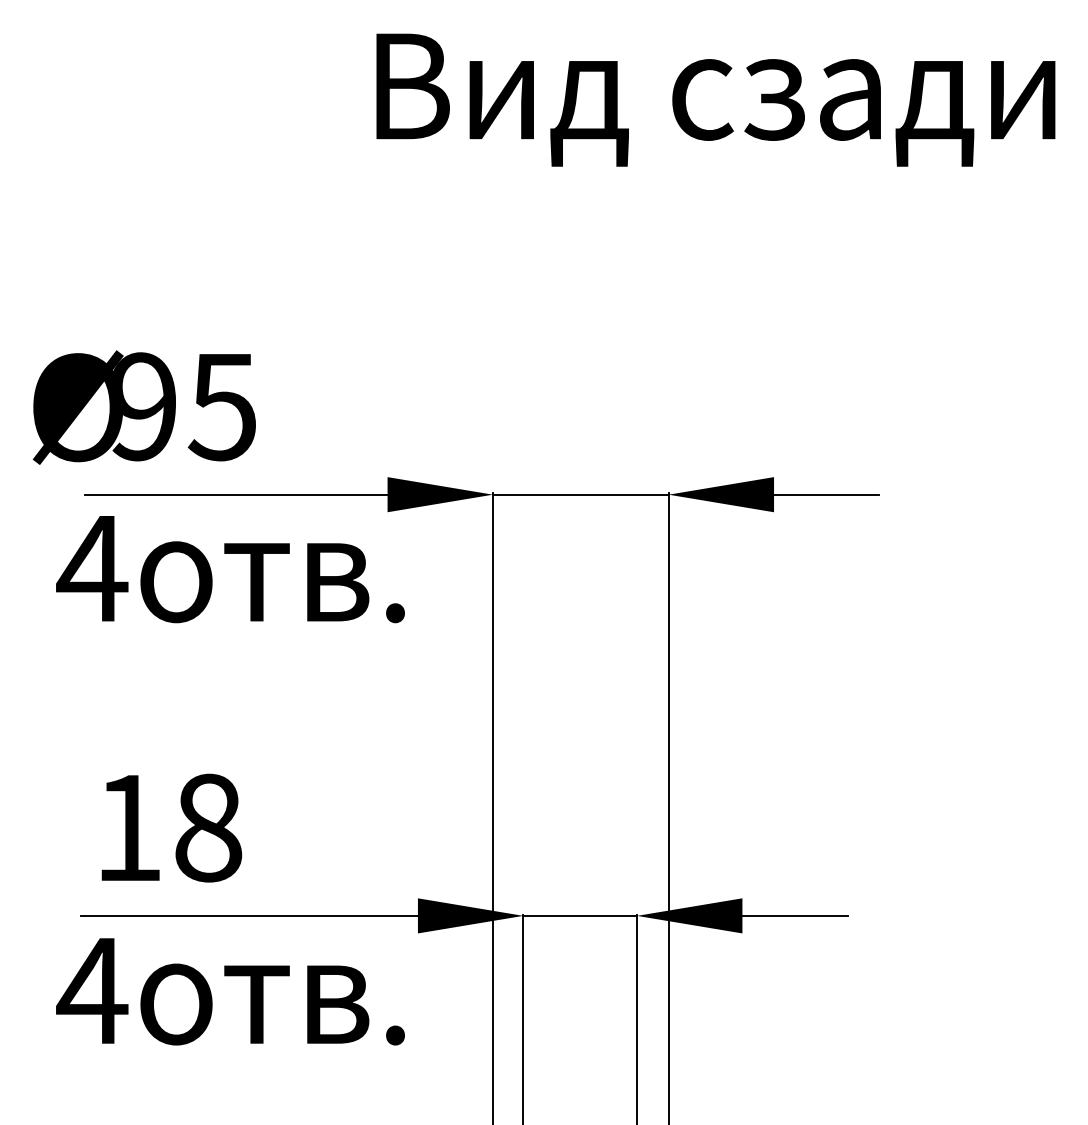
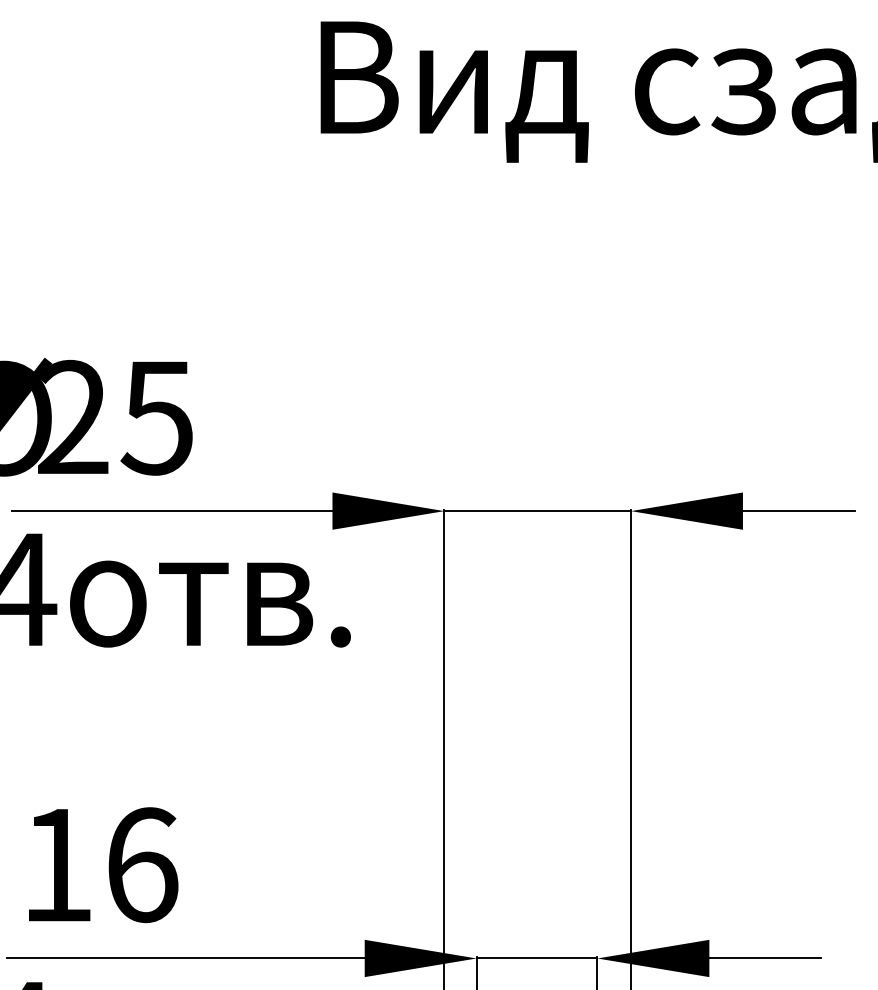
text: (143, 406) -> (73, 417), 95 -> 25
text: (208, 827) -> (142, 864), 18 -> 16

